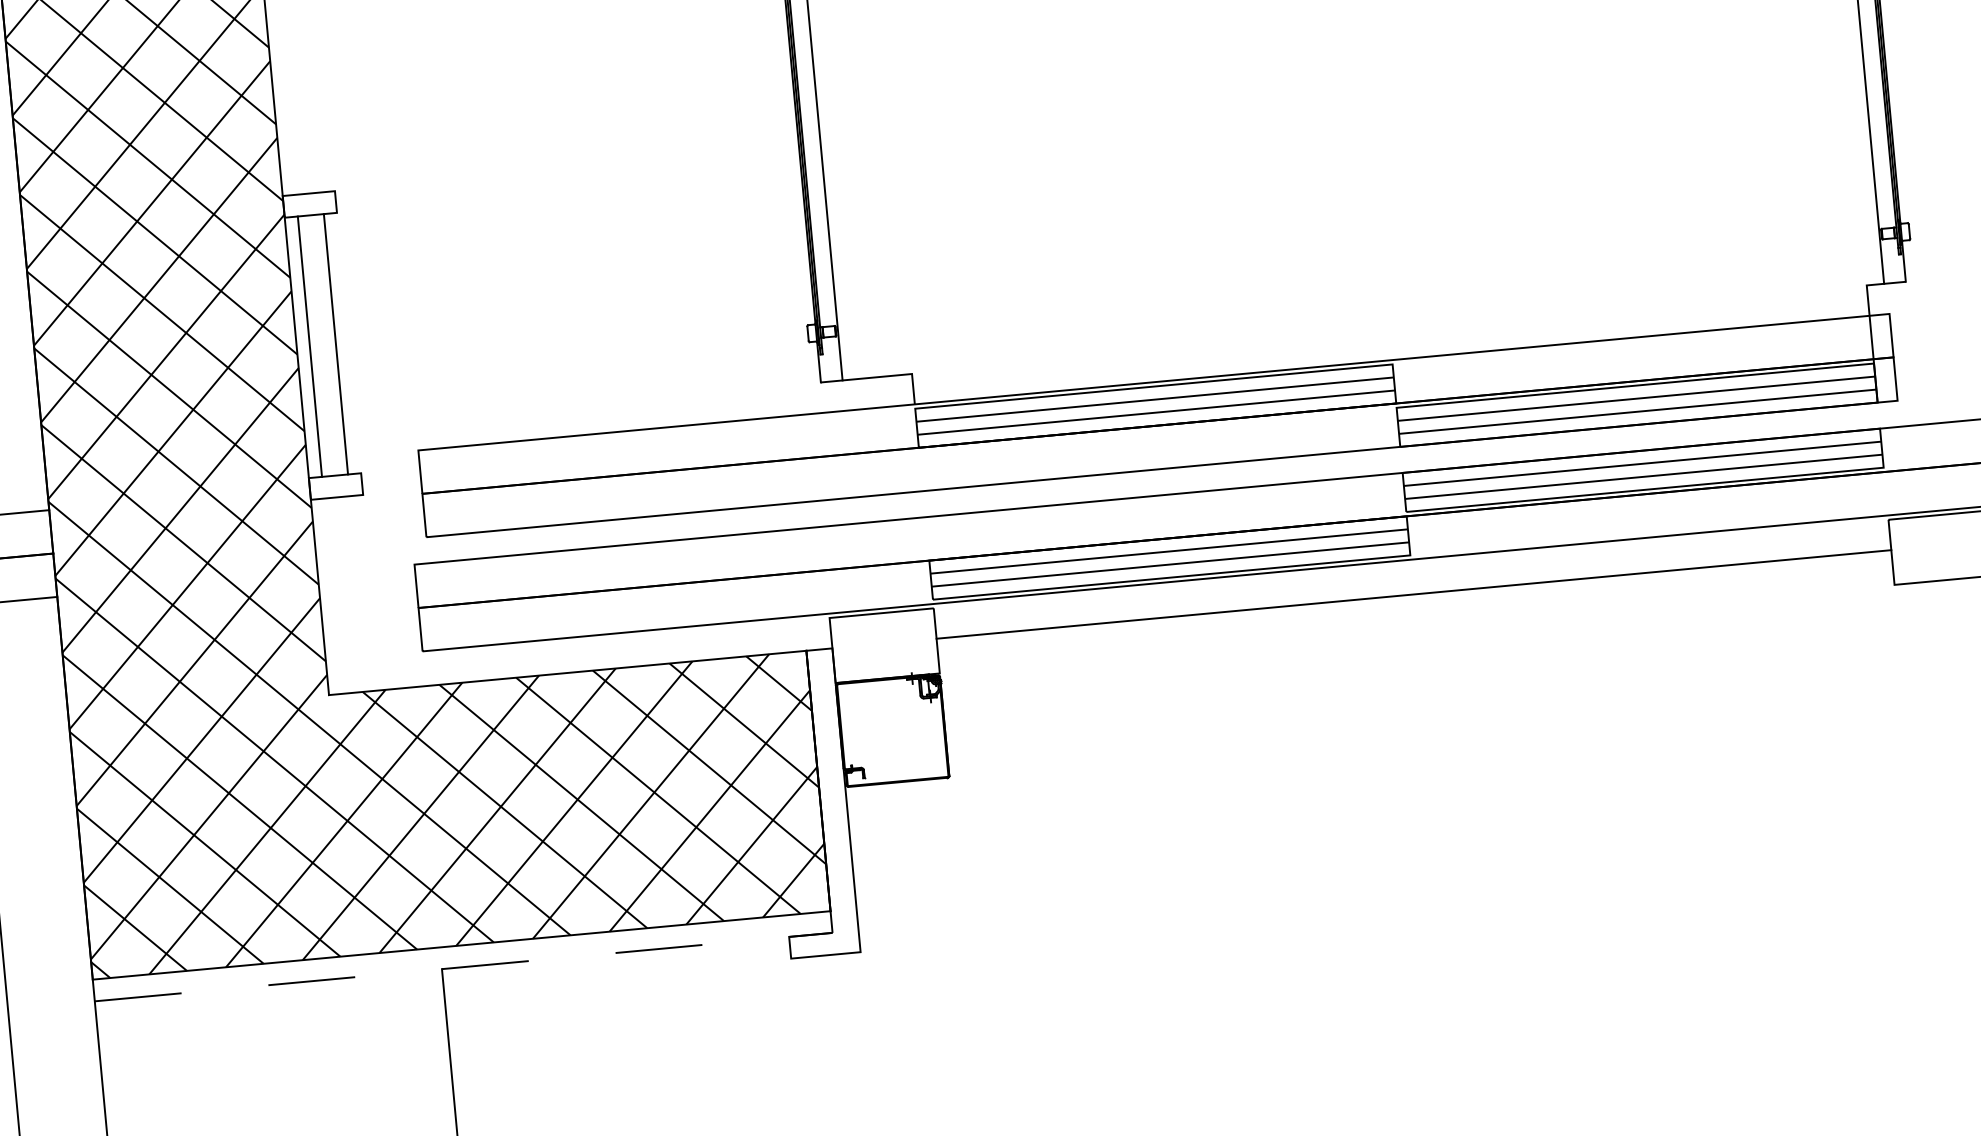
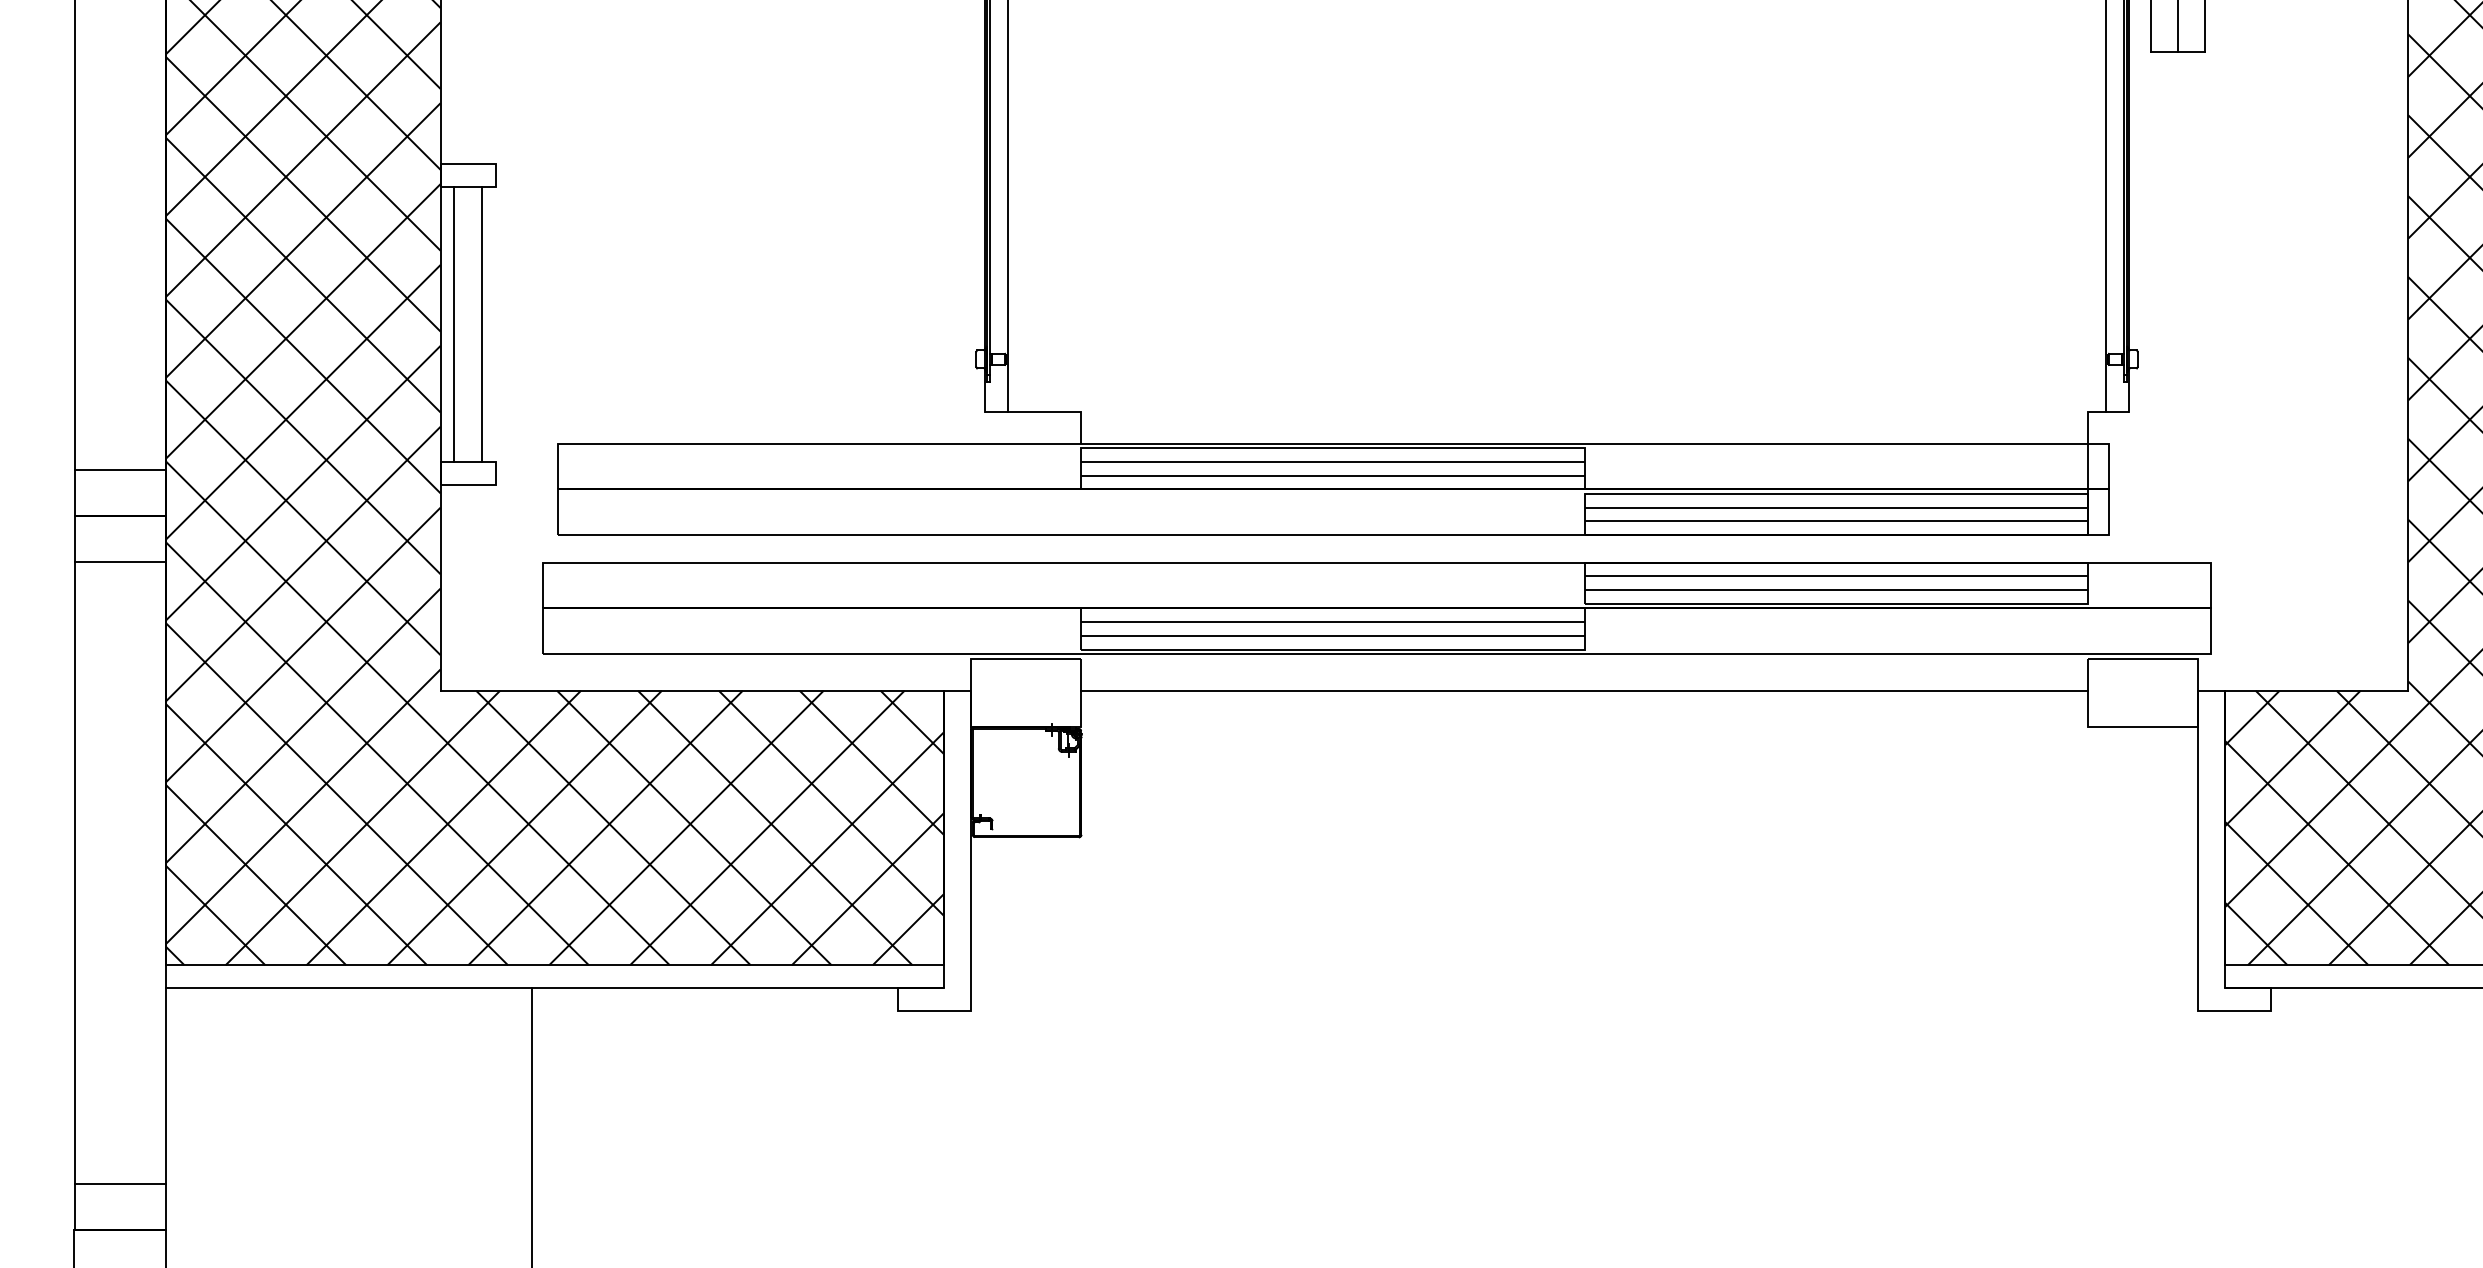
line: (463, 967) -> (554, 988), dashed -> solid

